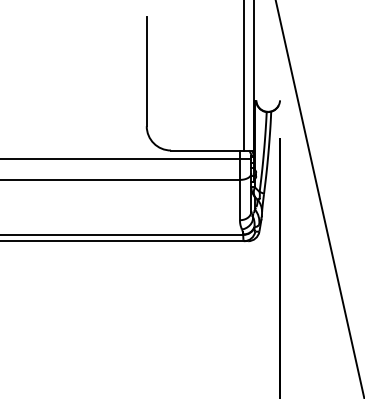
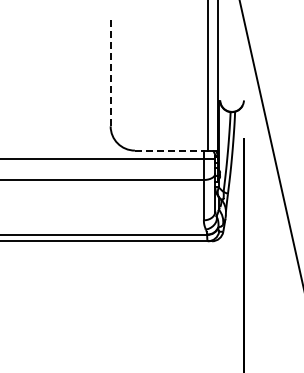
line: (146, 71) -> (110, 71), solid -> dashed
line: (206, 150) -> (170, 150), solid -> dashed

